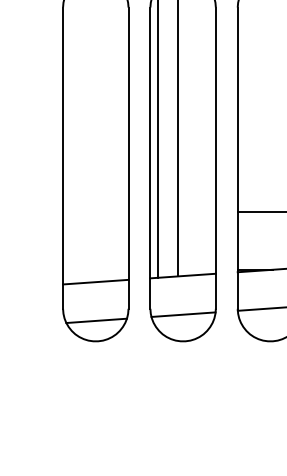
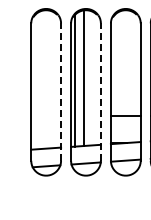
line: (129, 159) -> (61, 92), solid -> dashed
line: (214, 159) -> (100, 92), solid -> dashed

